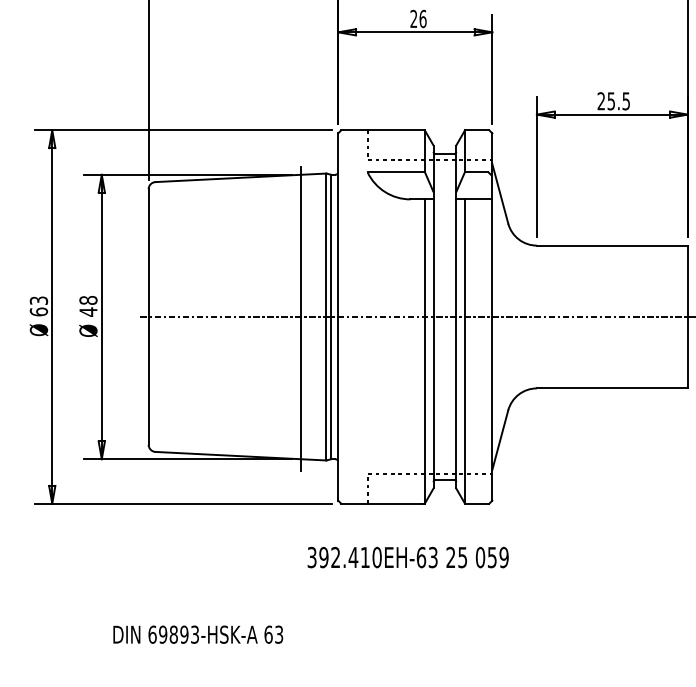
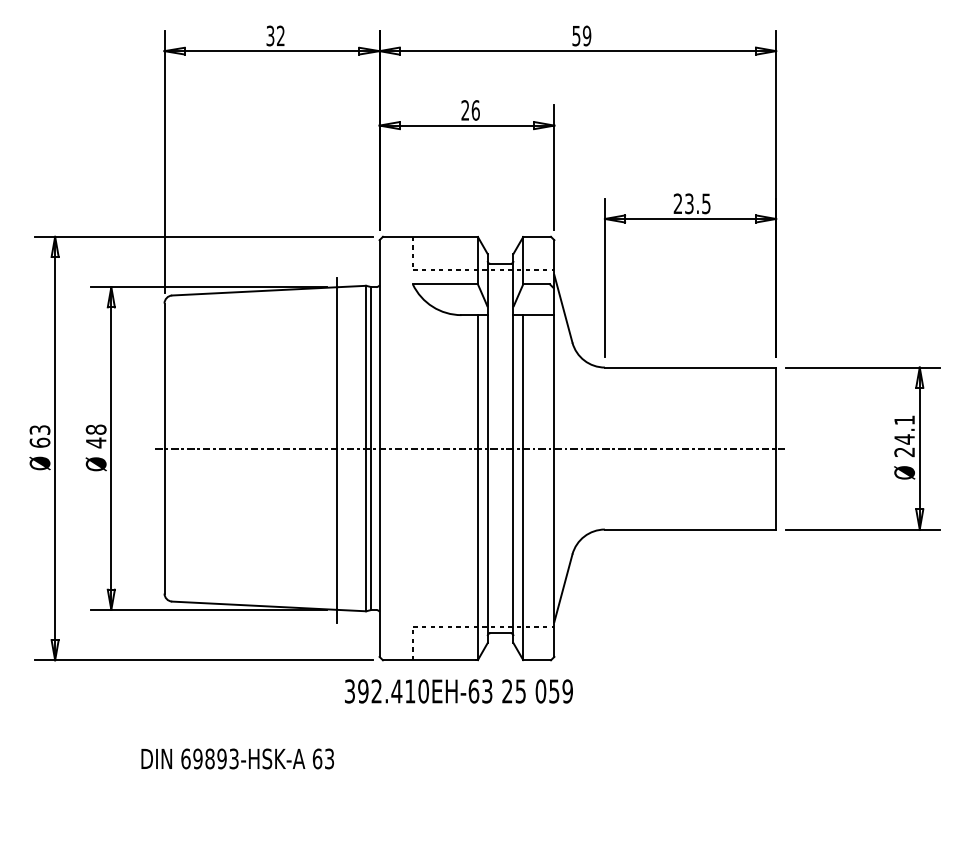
text: (611, 100) -> (689, 203), 25.5 -> 23.5
text: (407, 557) -> (458, 691), moved
text: (198, 634) -> (237, 758), moved

